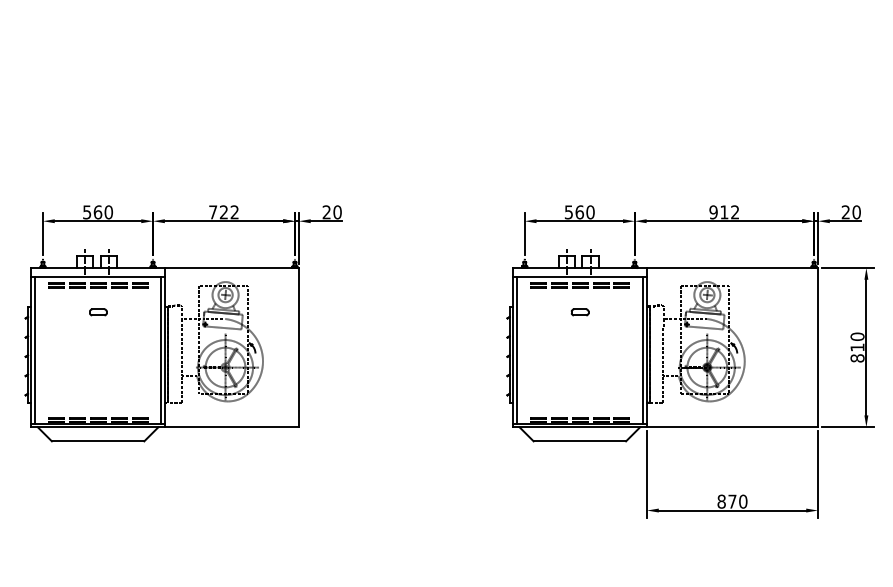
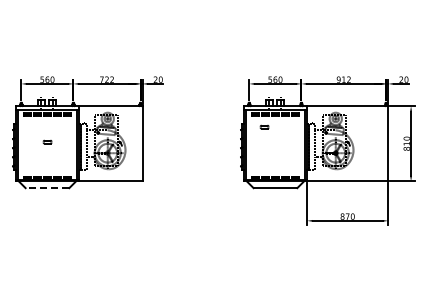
part: (98, 311) -> (47, 141), moved
part: (579, 311) -> (264, 126), moved
line: (98, 442) -> (47, 188), solid -> dashed

